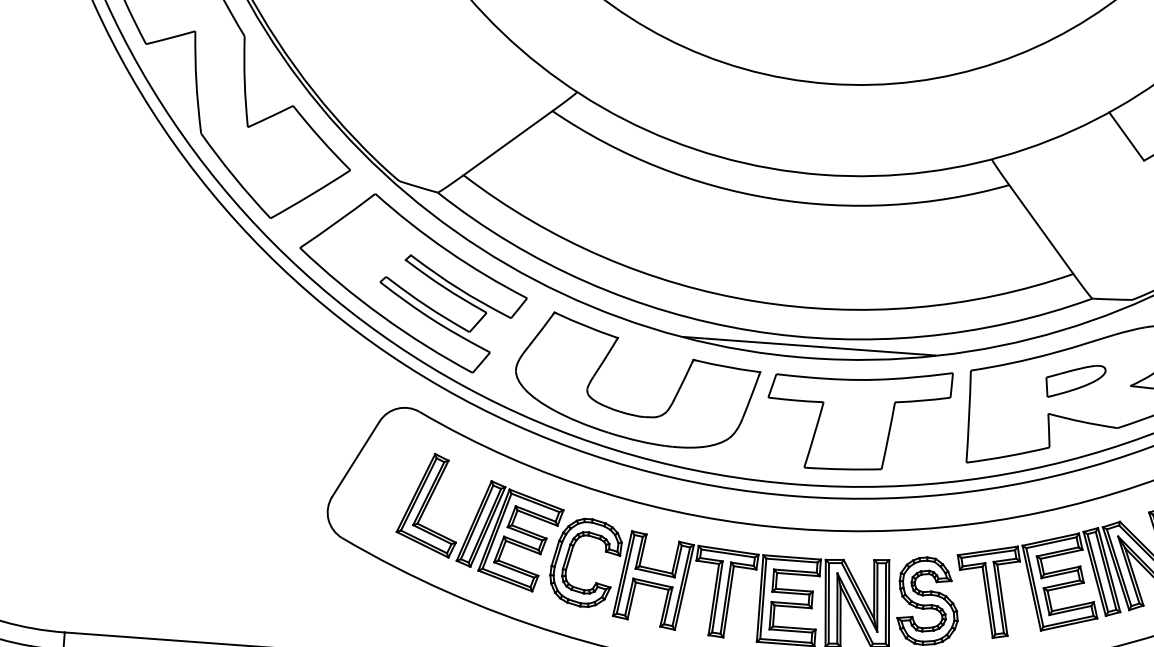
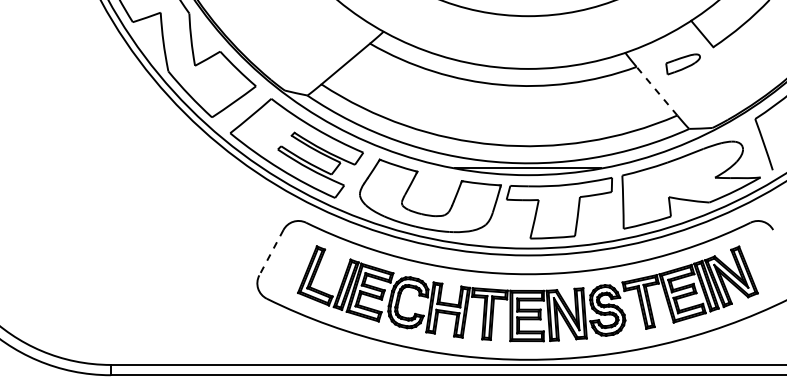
line: (1042, 230) -> (657, 91), solid -> dashed
part: (1074, 381) -> (682, 64), moved
line: (356, 458) -> (271, 252), solid -> dashed

